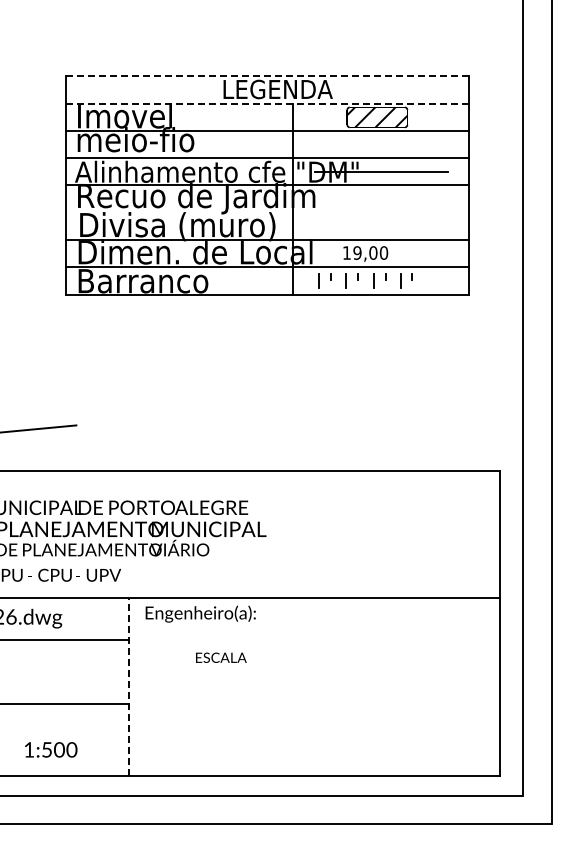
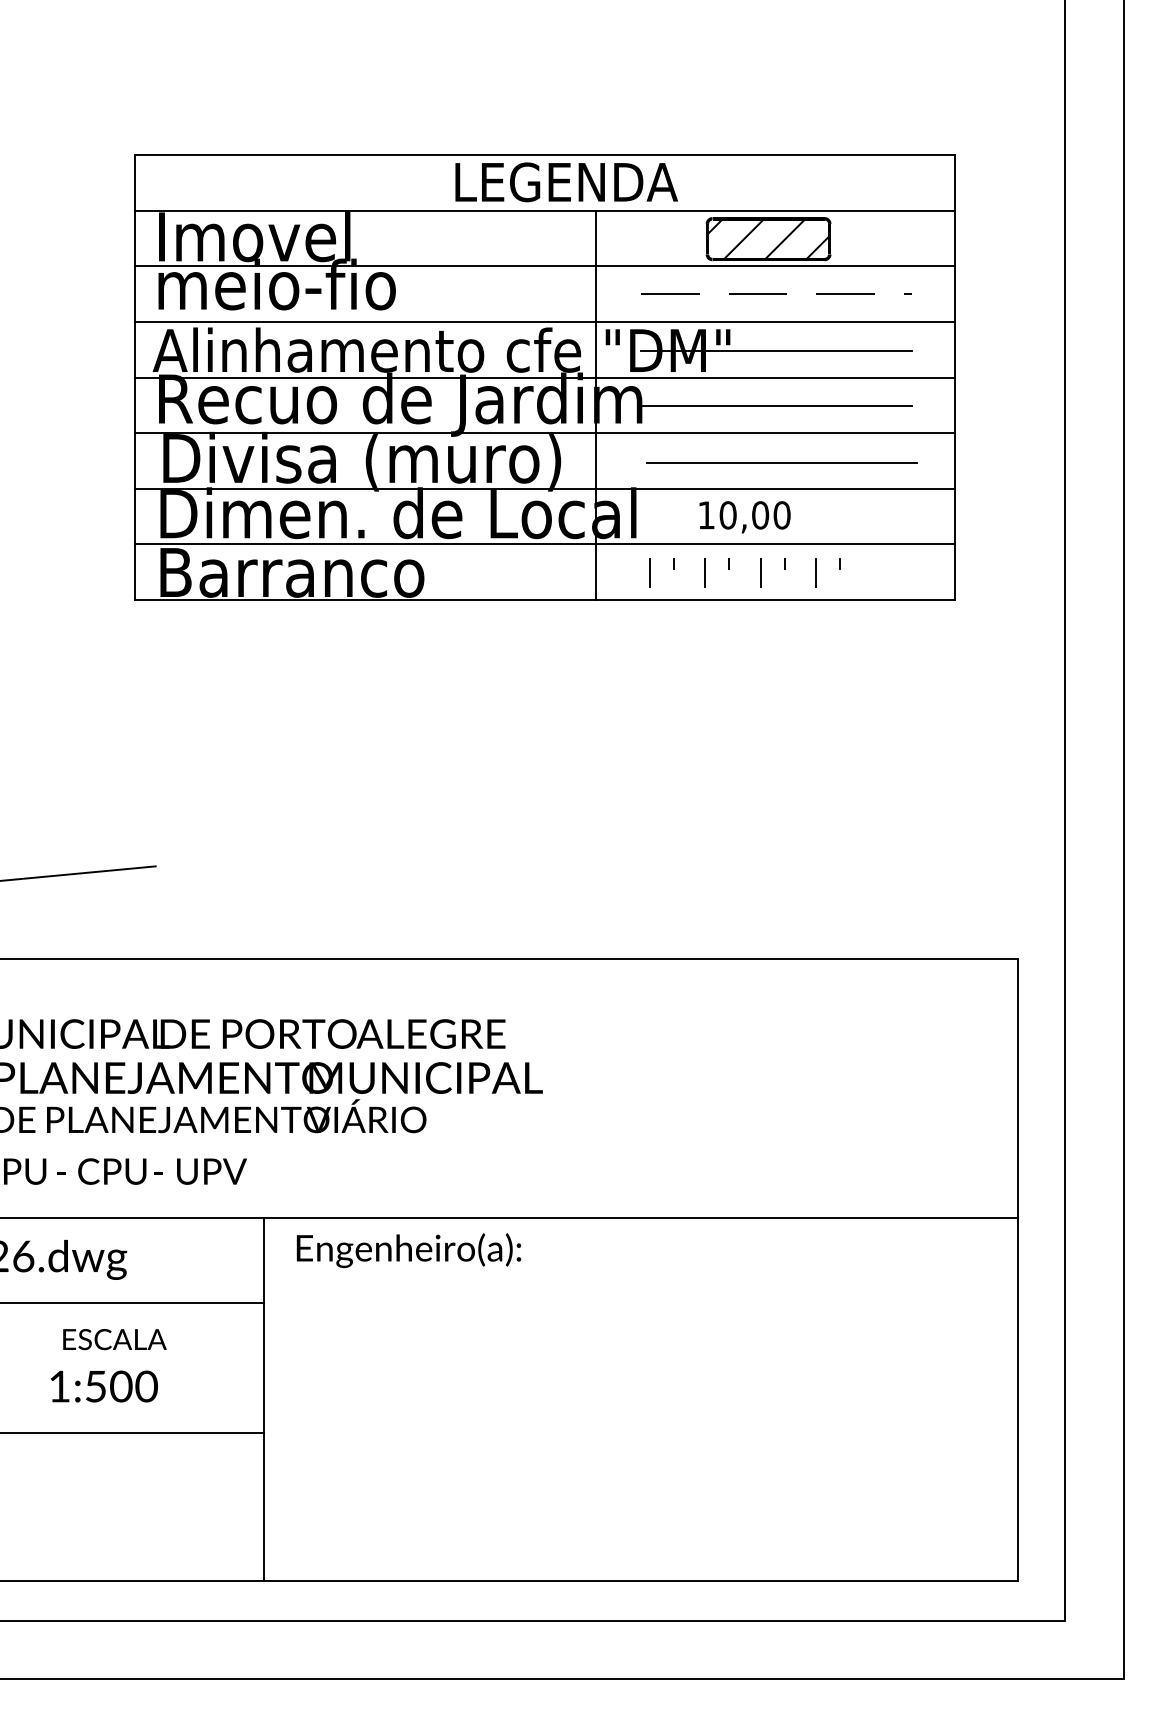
line: (268, 76) -> (546, 155), dashed -> solid
line: (268, 103) -> (546, 210), dashed -> solid
line: (381, 143) -> (777, 292), added
line: (380, 199) -> (774, 406), added
line: (267, 212) -> (544, 432), added
line: (383, 227) -> (781, 463), added
text: (357, 252) -> (728, 514), 19,00 -> 10,00
text: (221, 657) -> (115, 1338), moved
line: (129, 686) -> (263, 1397), dashed -> solid
text: (51, 749) -> (105, 1385), moved

